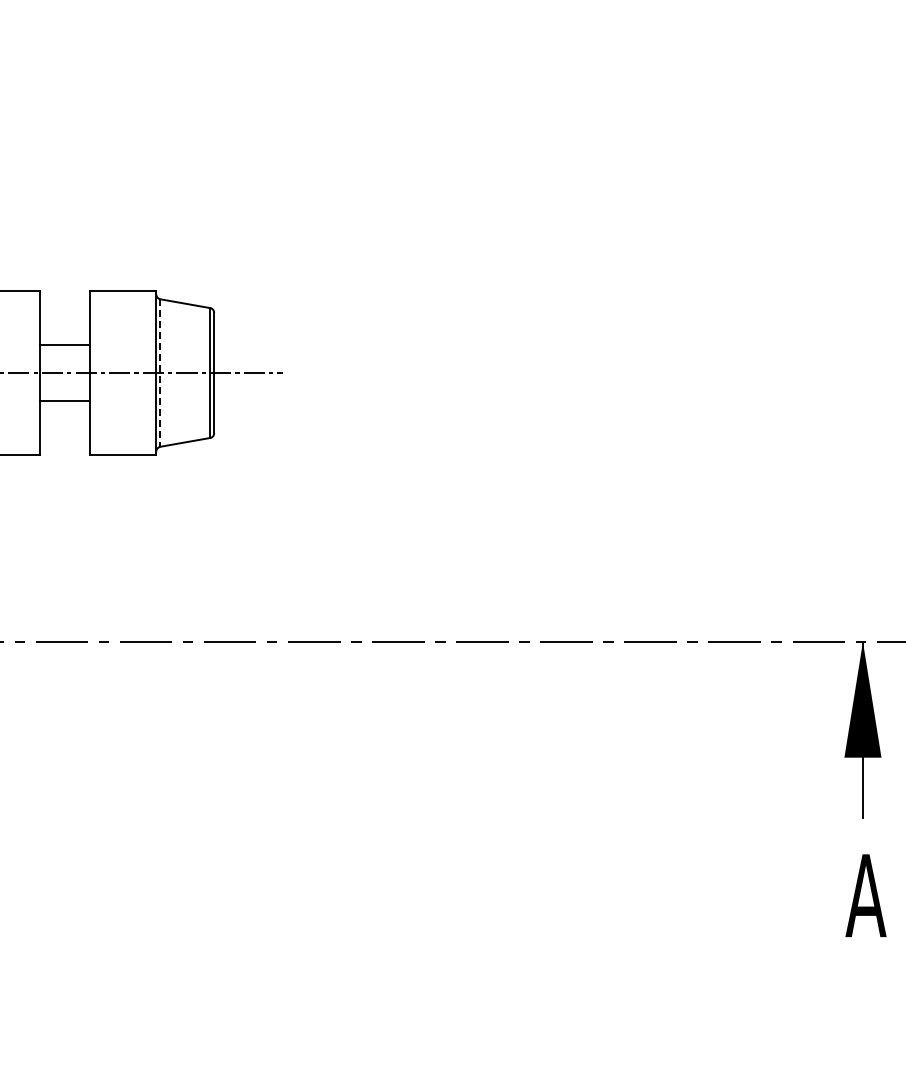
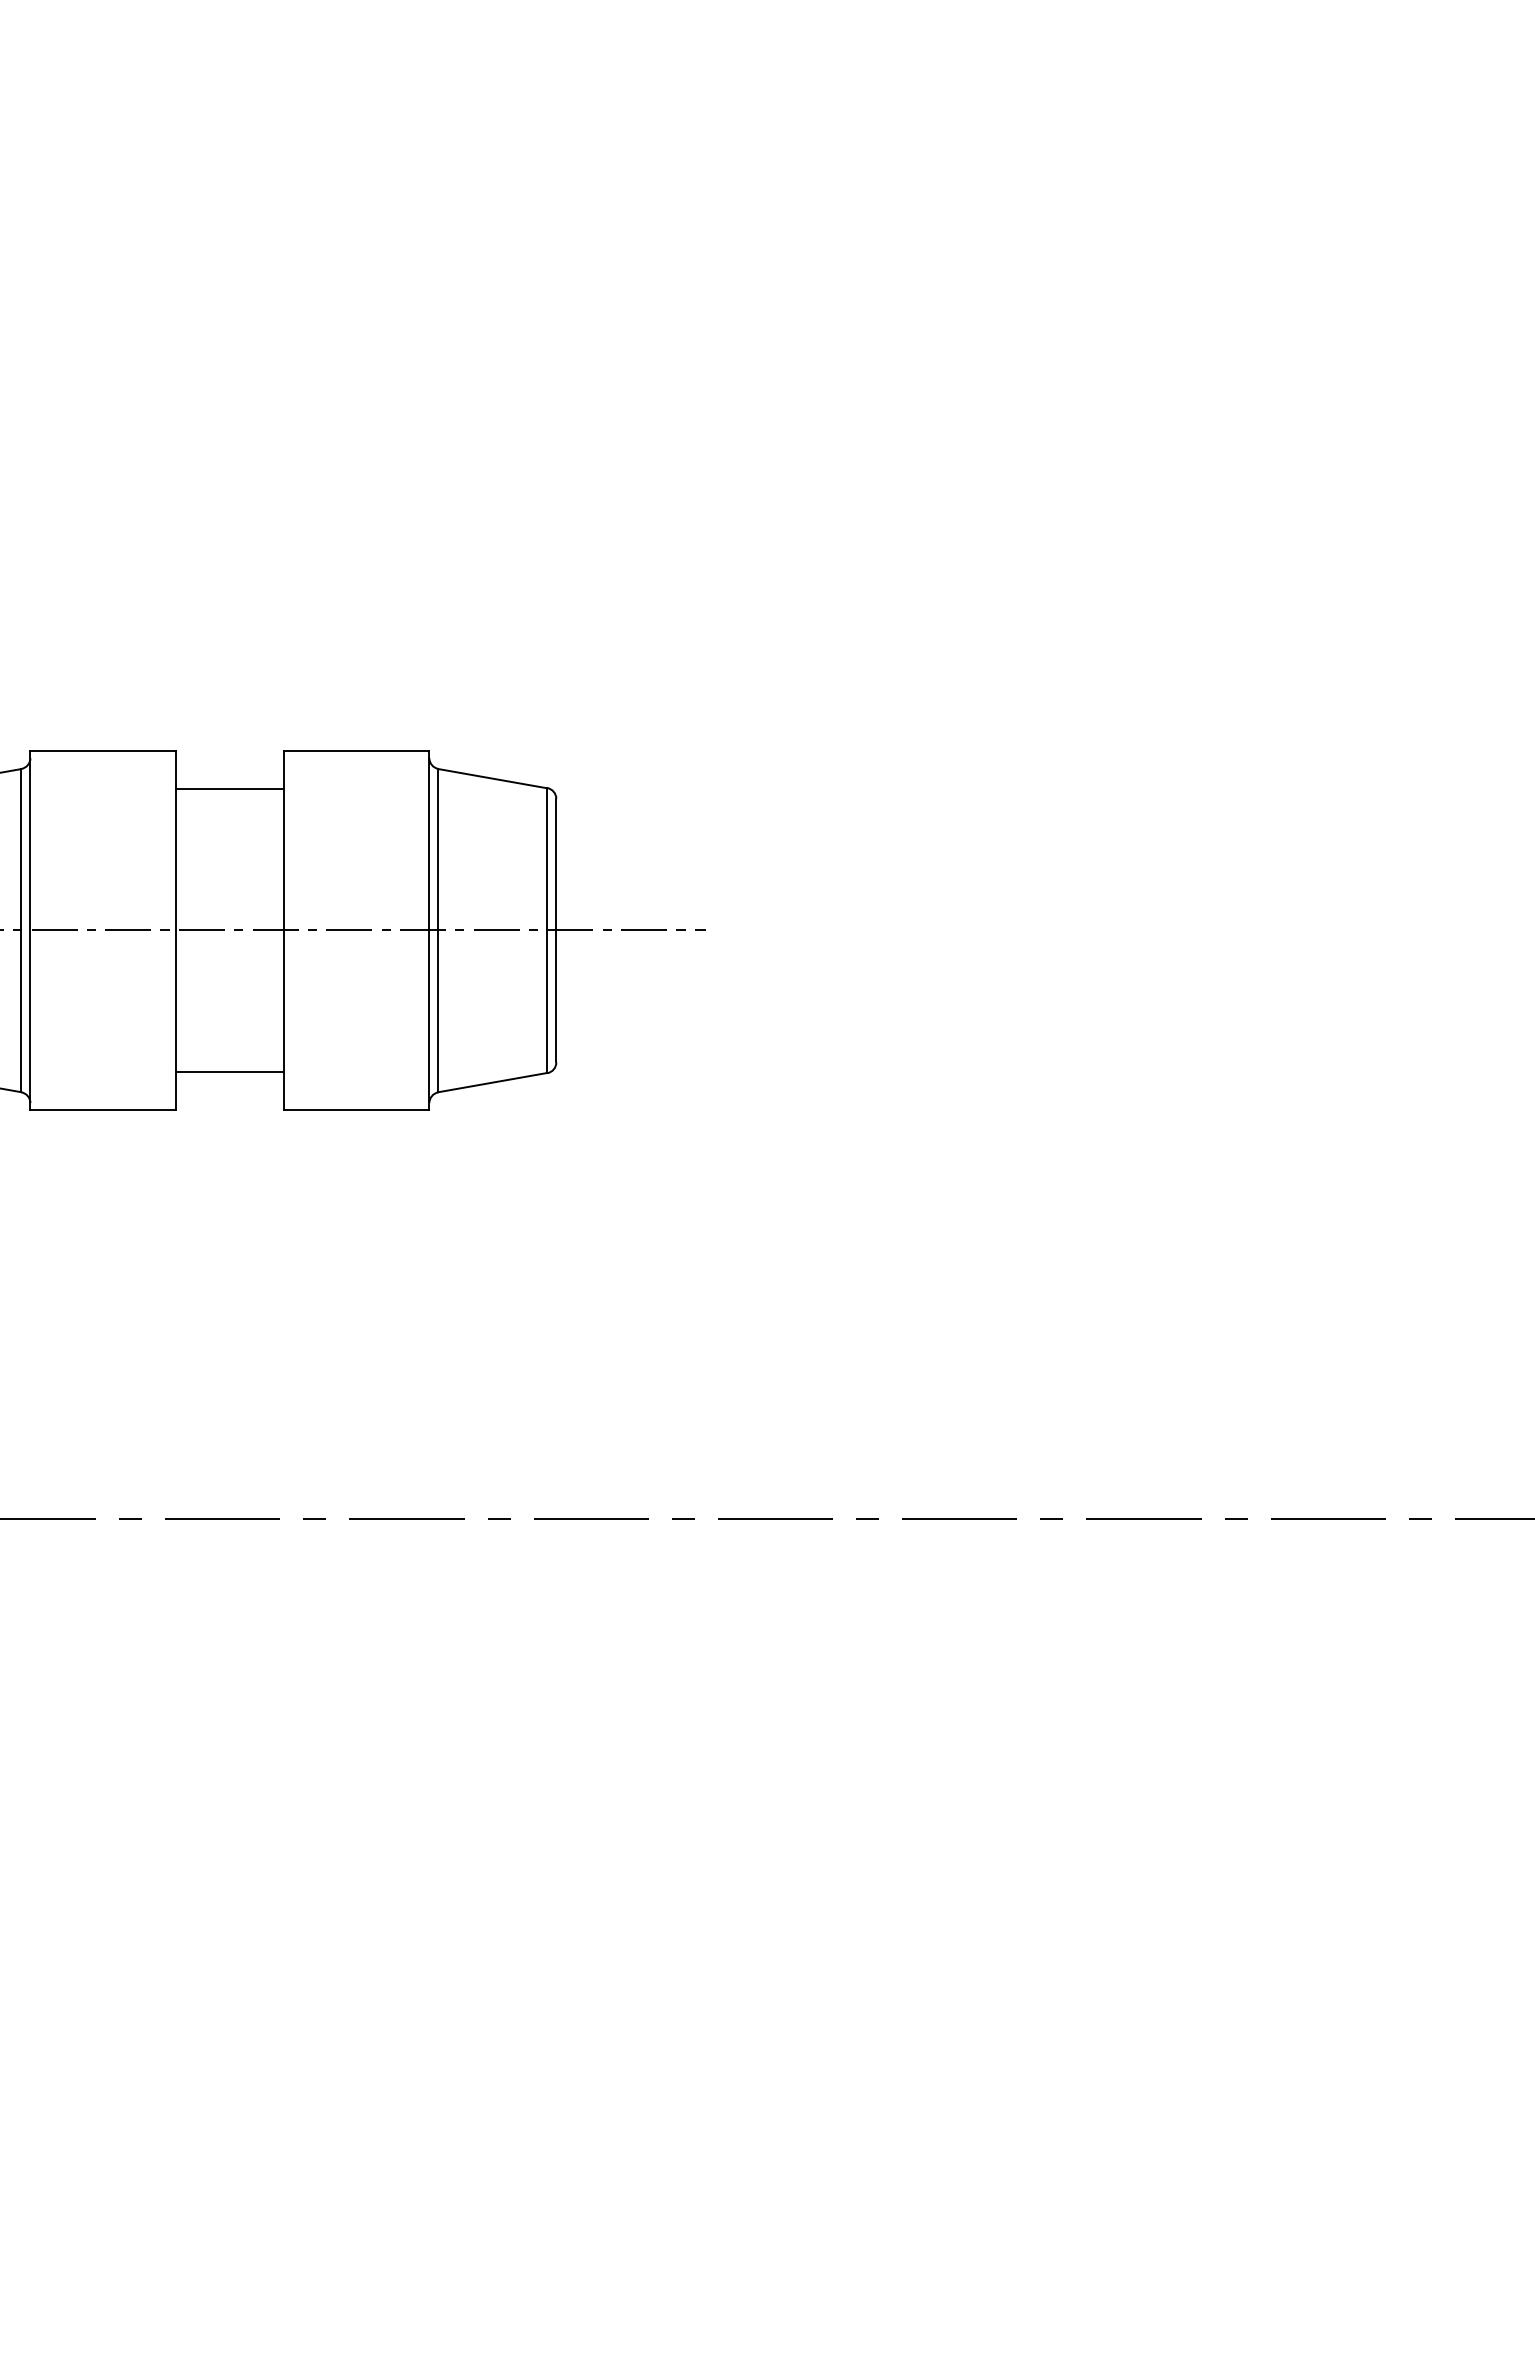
line: (65, 345) -> (230, 789), moved
line: (160, 373) -> (438, 931), dashed -> solid
line: (65, 400) -> (230, 1071), moved

